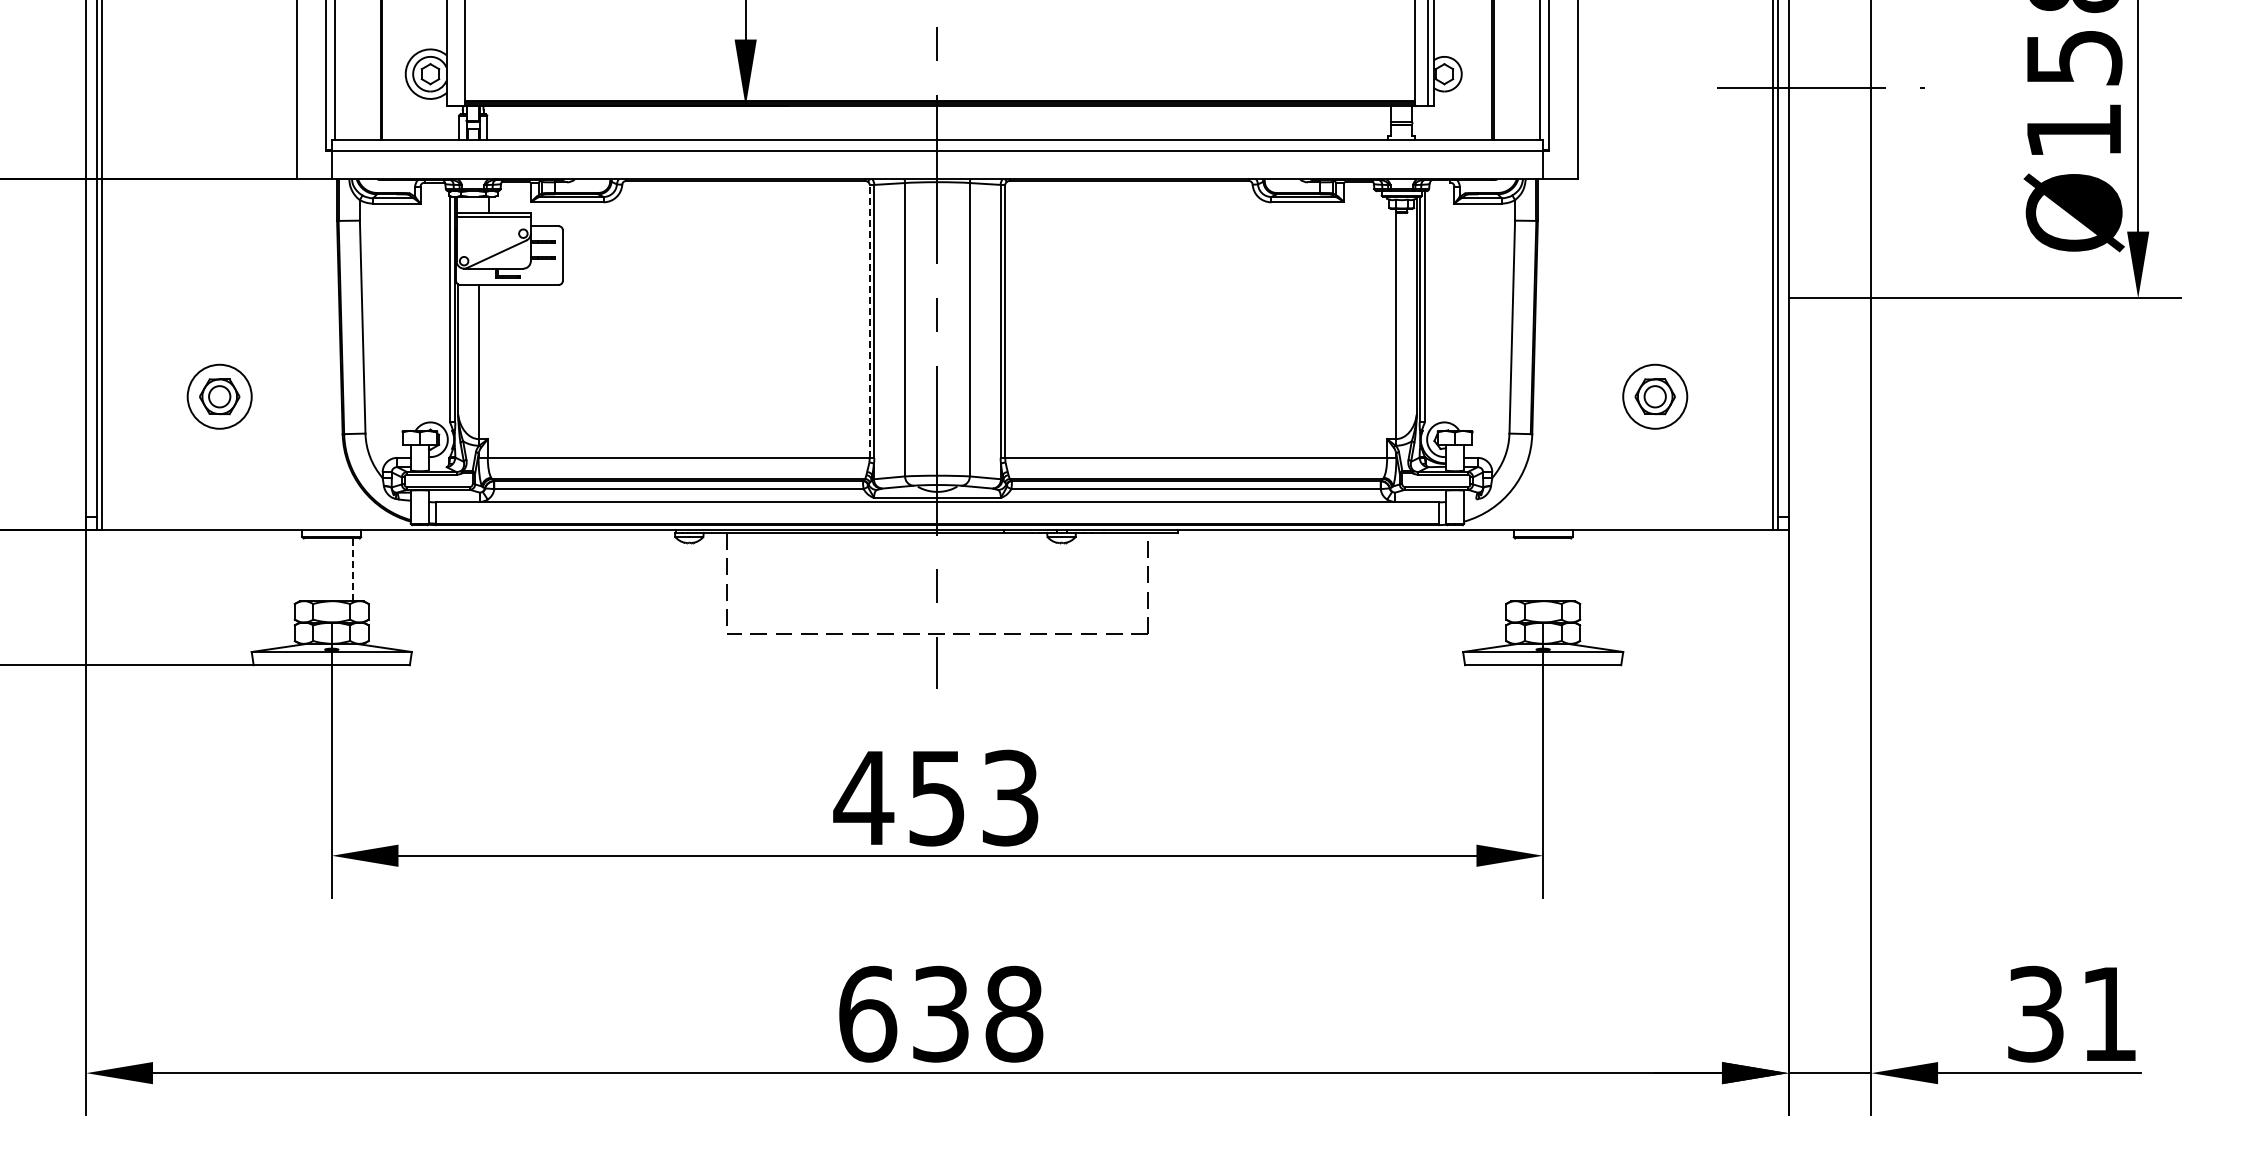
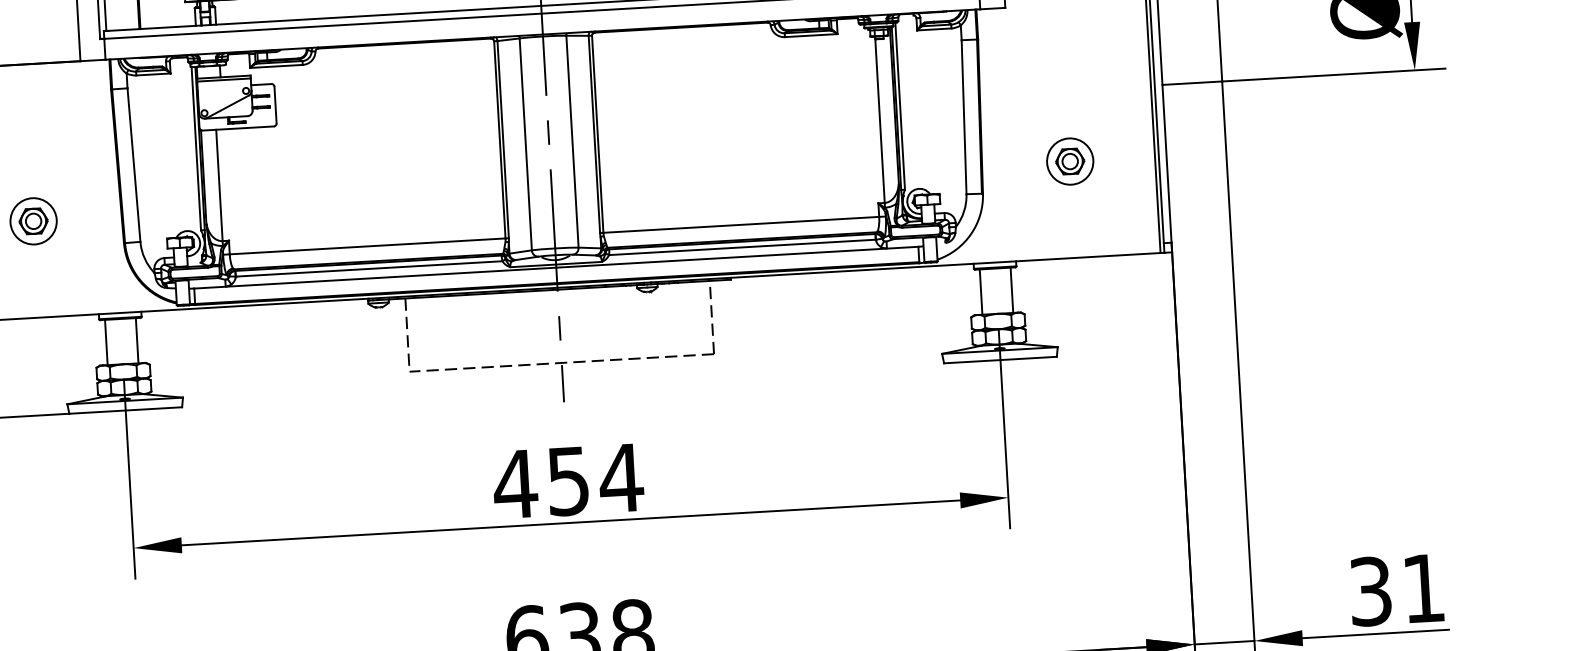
line: (869, 321) -> (499, 139), dashed -> solid
line: (310, 569) -> (106, 342), added
line: (353, 569) -> (137, 340), dashed -> solid
line: (1521, 569) -> (980, 291), added
line: (1564, 569) -> (1011, 290), added
text: (1009, 797) -> (620, 477), 453 -> 454

